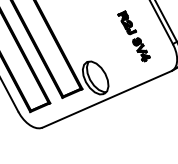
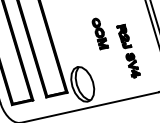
part: (103, 25) -> (100, 34), added

